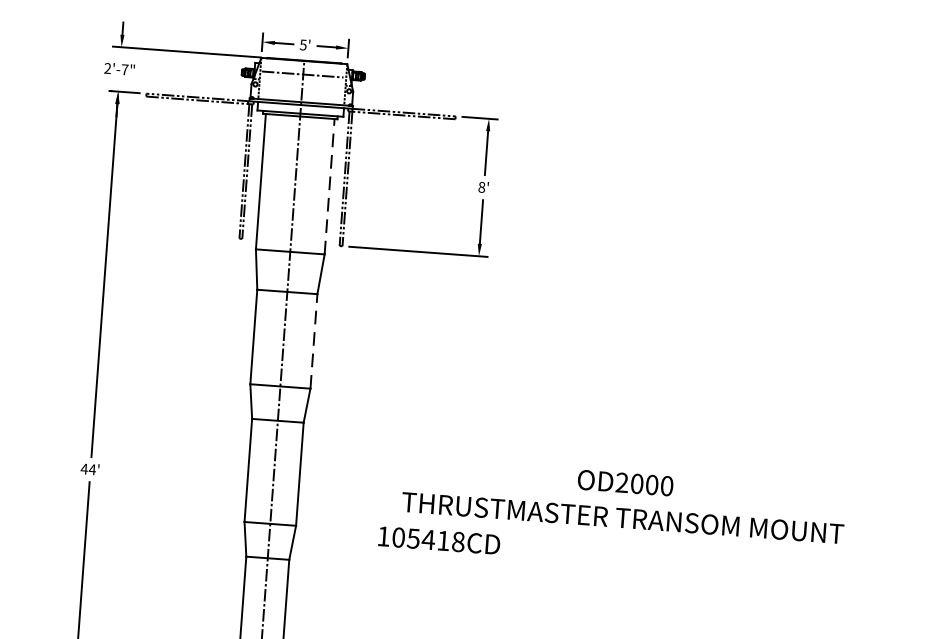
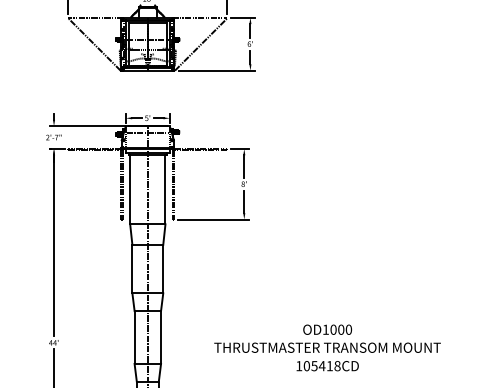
line: (329, 186) -> (165, 189), dashed -> solid
line: (314, 340) -> (163, 268), dashed -> solid
text: (621, 482) -> (325, 329), OD2000 -> OD1000
text: (438, 541) -> (327, 366), moved

